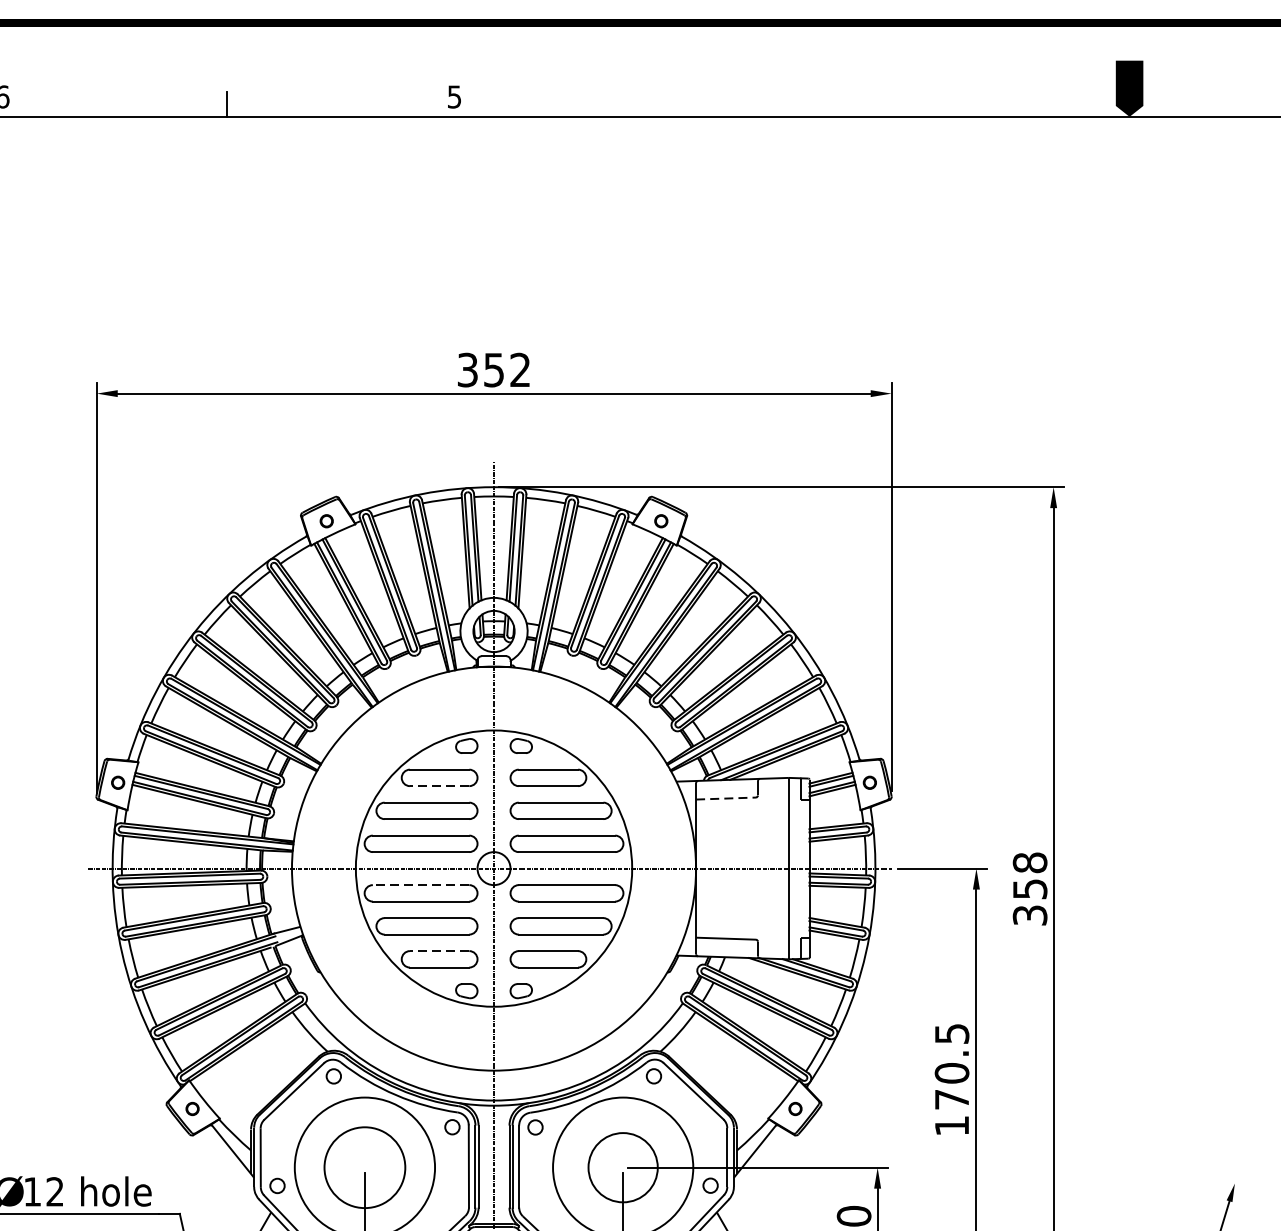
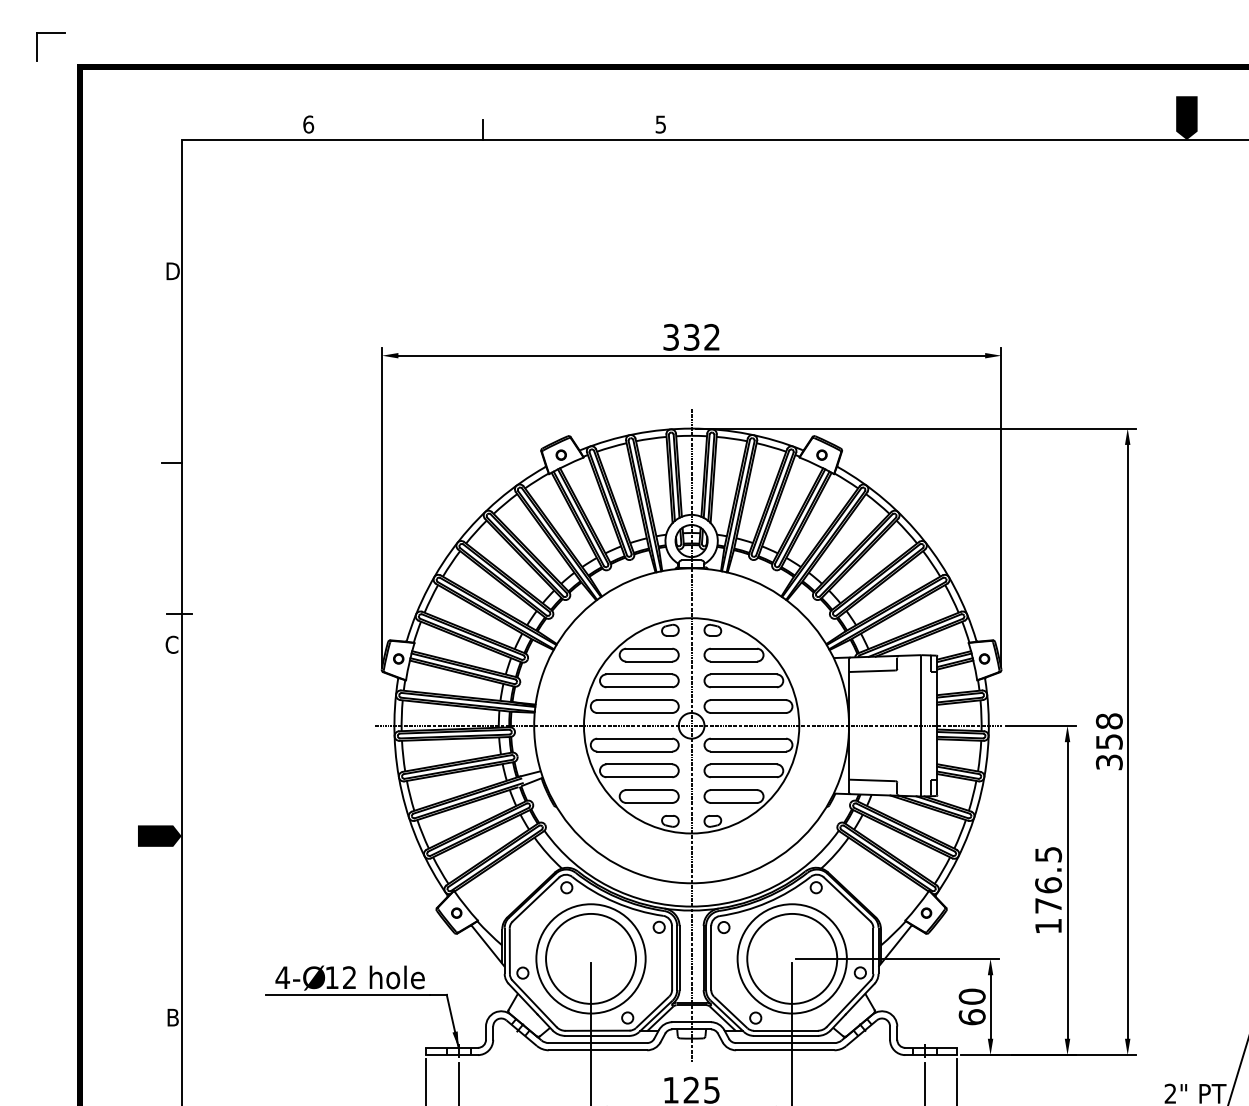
text: (493, 368) -> (691, 336), 352 -> 332
line: (438, 786) -> (648, 661), dashed -> solid
line: (726, 798) -> (872, 671), dashed -> solid
line: (420, 884) -> (634, 738), dashed -> solid
line: (438, 951) -> (648, 790), dashed -> solid
text: (952, 1073) -> (1048, 885), 170.5 -> 176.5
circle: (365, 1167) -> (591, 958), size x1.43
circle: (623, 1167) -> (792, 958), size x1.67

